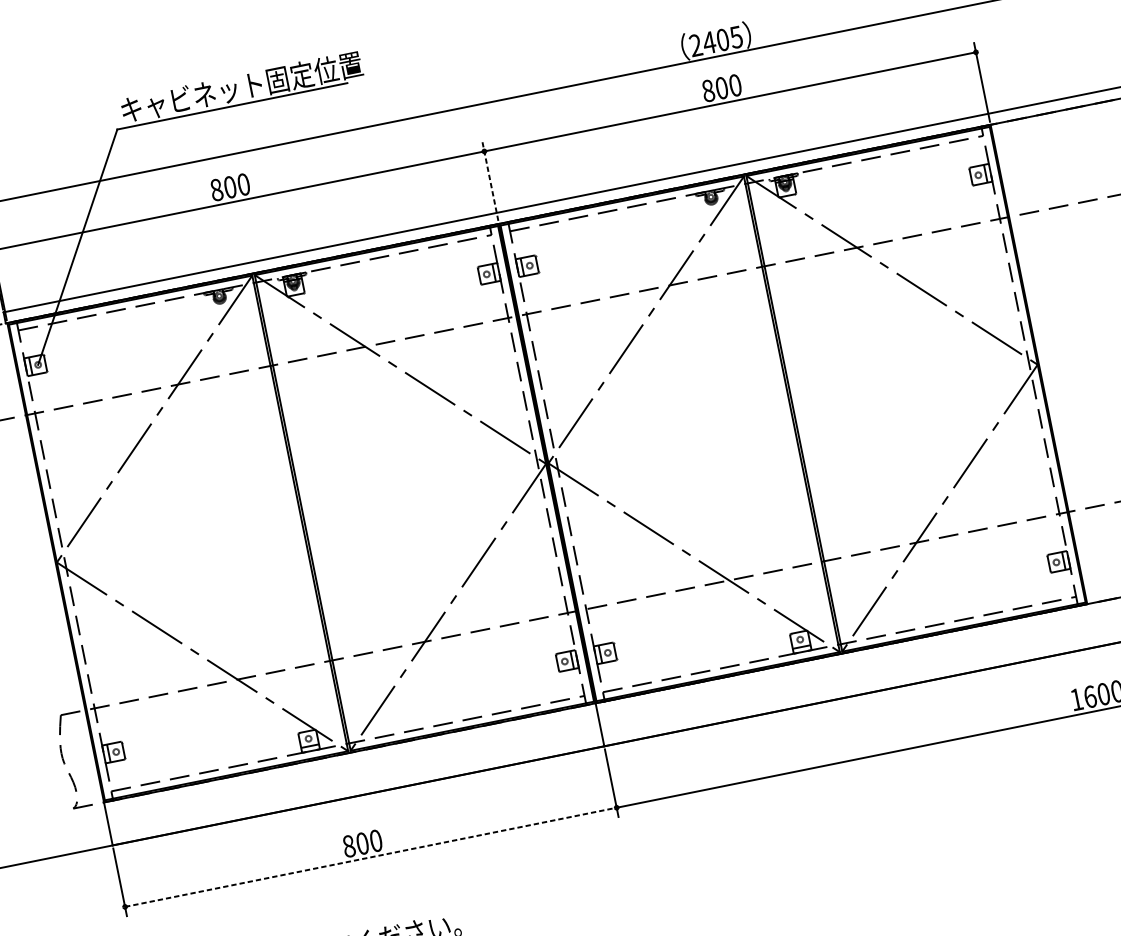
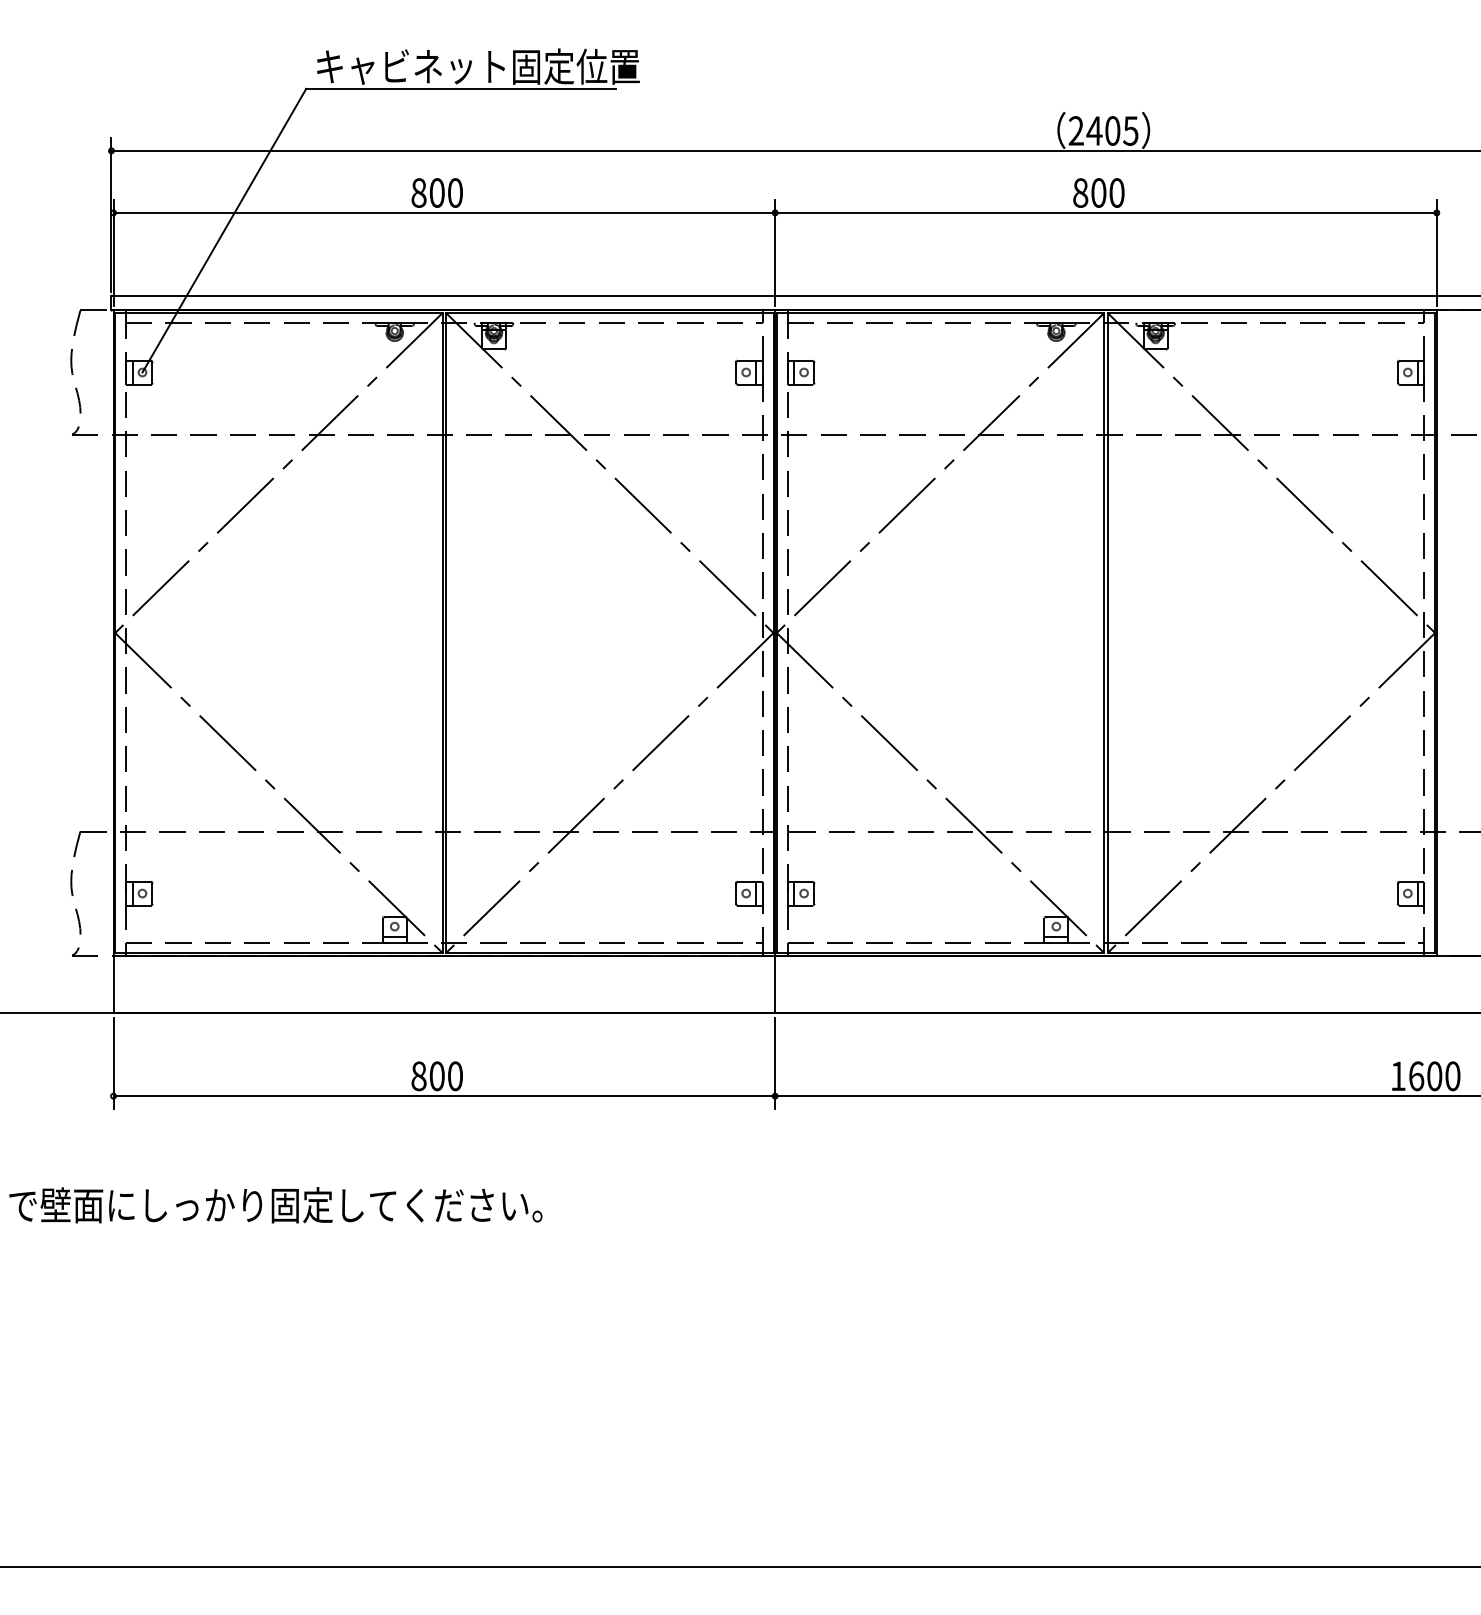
line: (490, 181) -> (775, 253), dashed -> solid
line: (371, 857) -> (444, 1096), dashed -> solid

